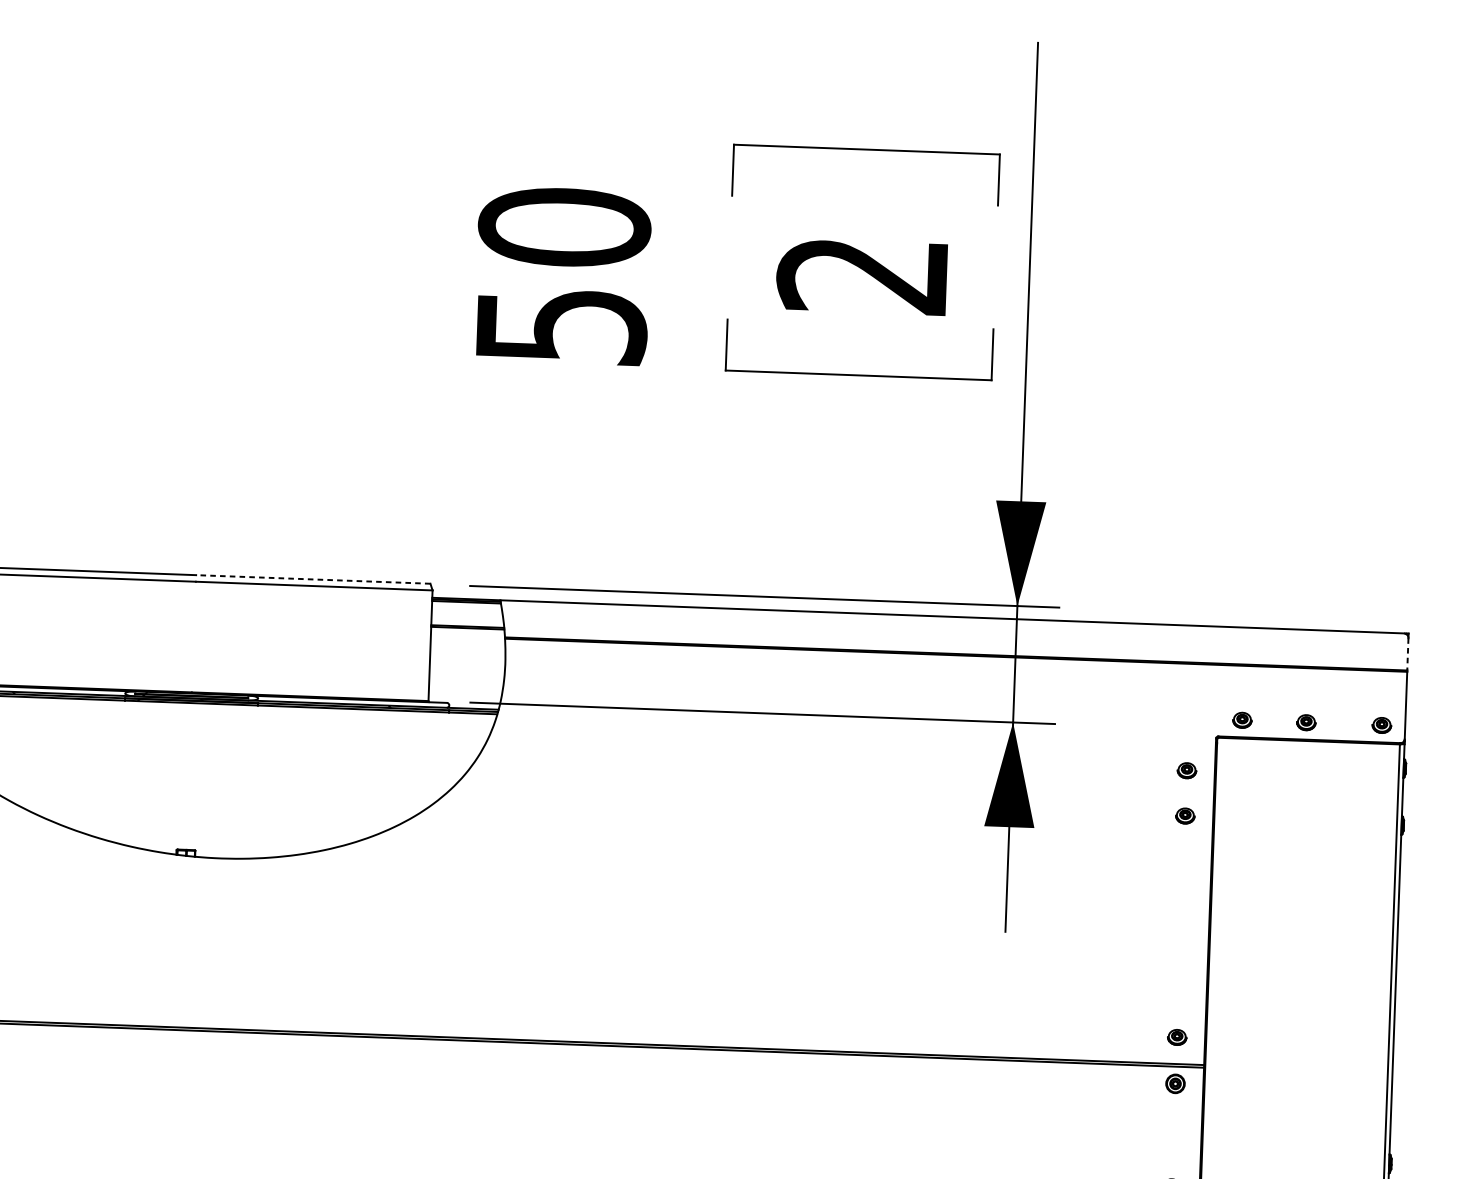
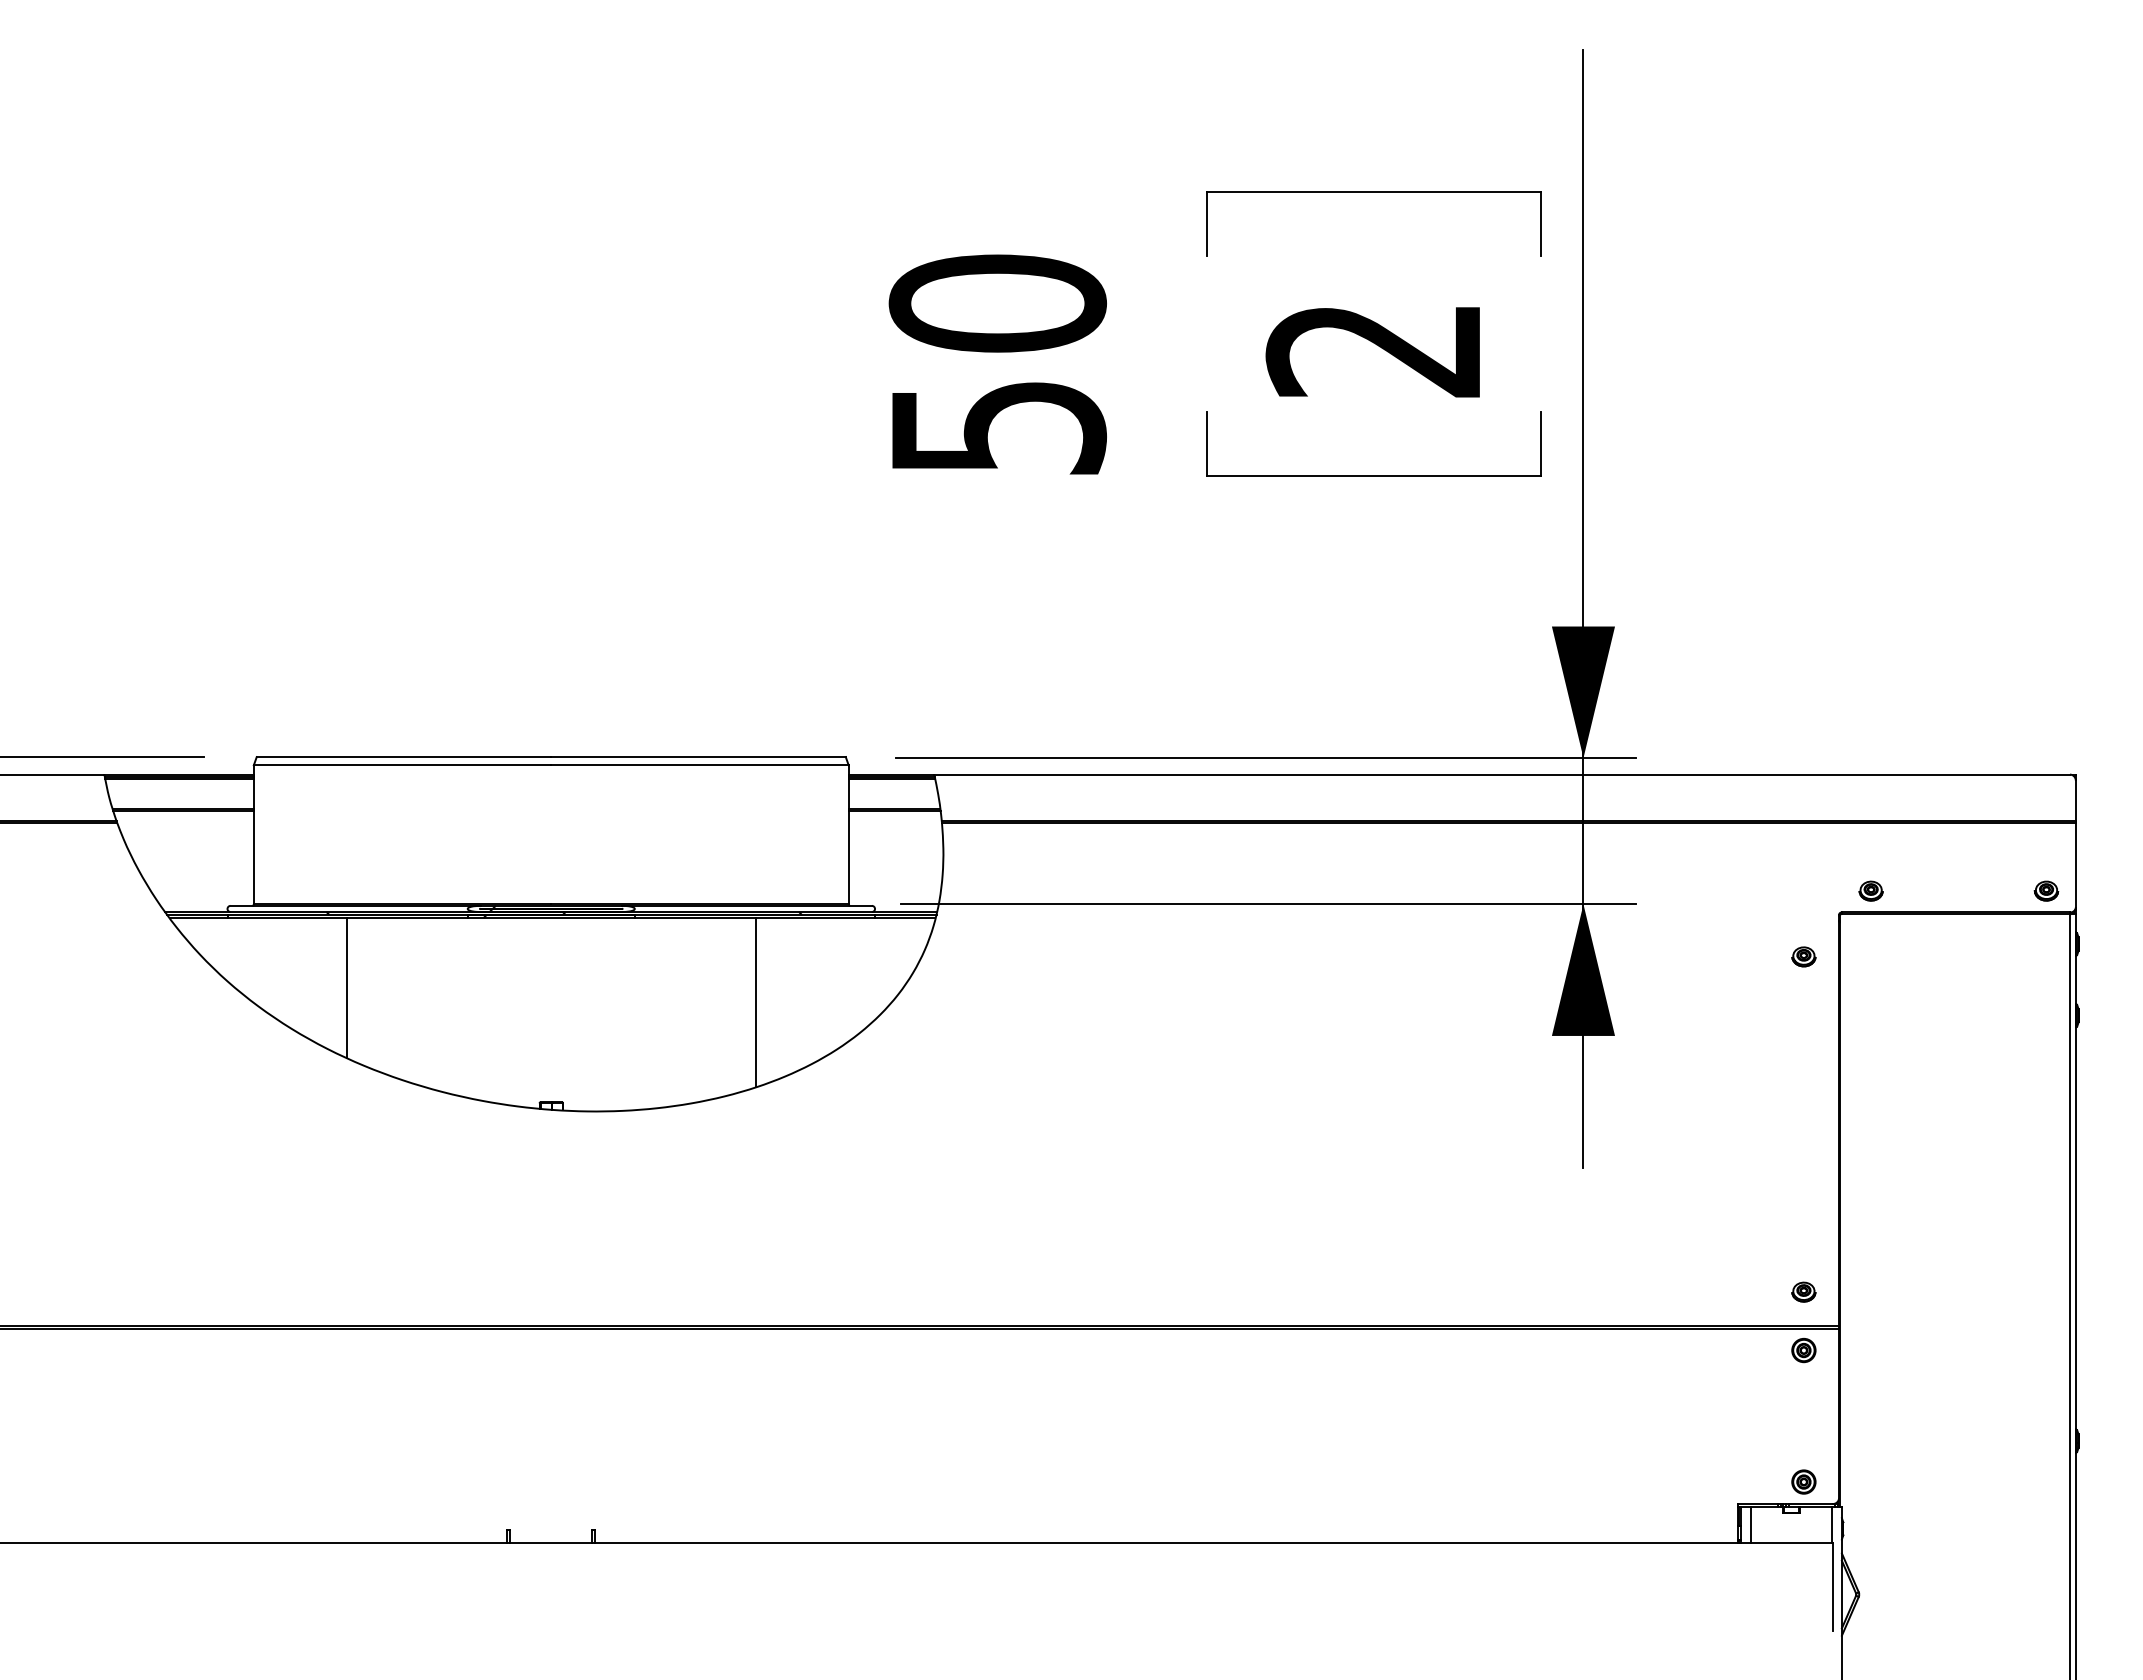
line: (313, 579) -> (698, 757), dashed -> solid
line: (1407, 654) -> (2075, 801), dashed -> solid
part: (1306, 722) -> (1951, 890), removed
line: (26, 752) -> (346, 987), added
line: (351, 776) -> (755, 1002), added
part: (1185, 815) -> (1803, 1013), removed

